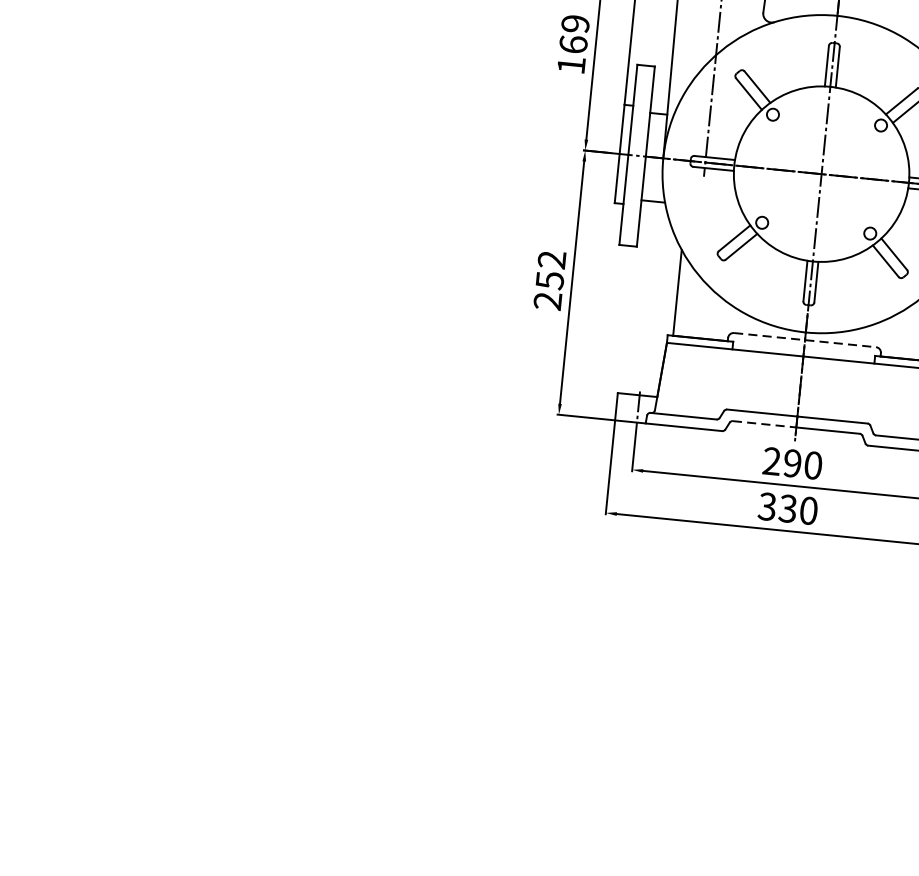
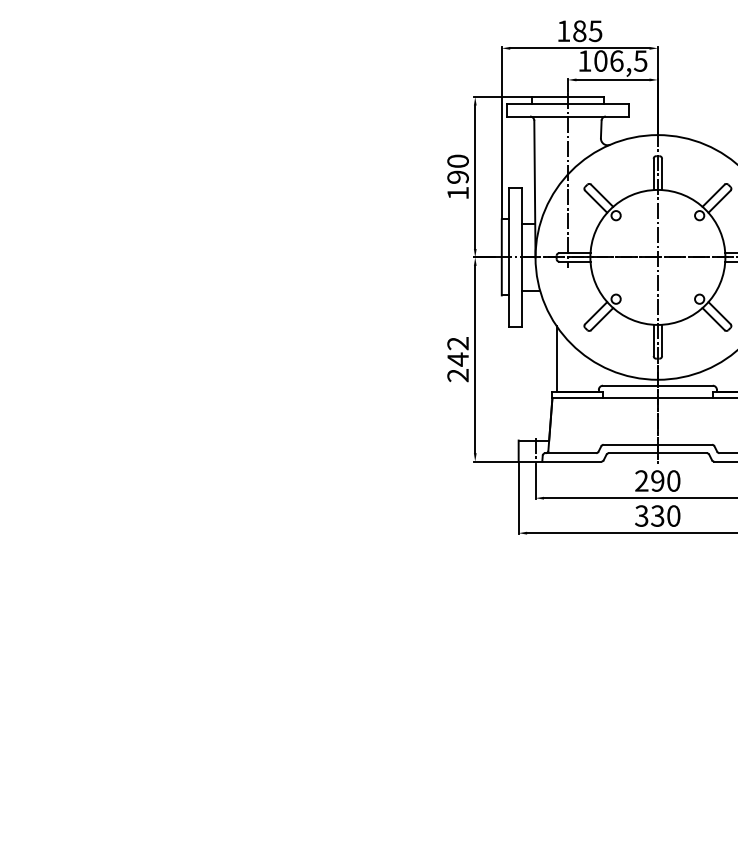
text: (573, 33) -> (457, 168), 169 -> 190
text: (549, 280) -> (457, 359), 252 -> 242
line: (804, 339) -> (657, 385), dashed -> solid
line: (764, 424) -> (633, 453), dashed -> solid

